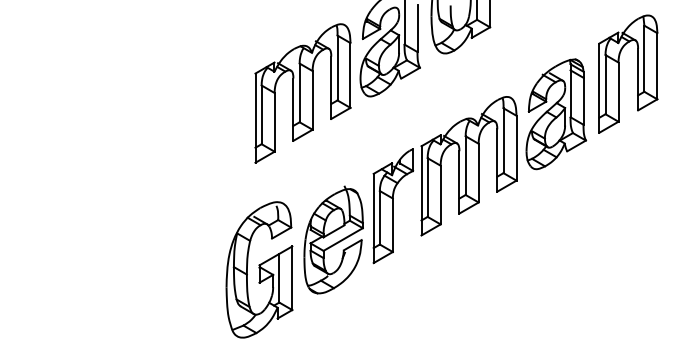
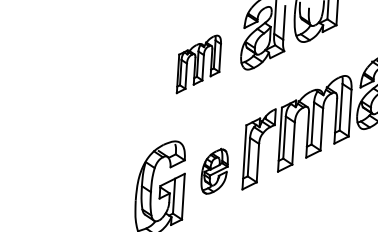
part: (302, 93) -> (198, 64), size x0.6
part: (333, 239) -> (214, 170), size x0.6

